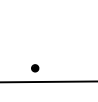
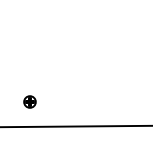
part: (35, 68) -> (30, 102), moved

